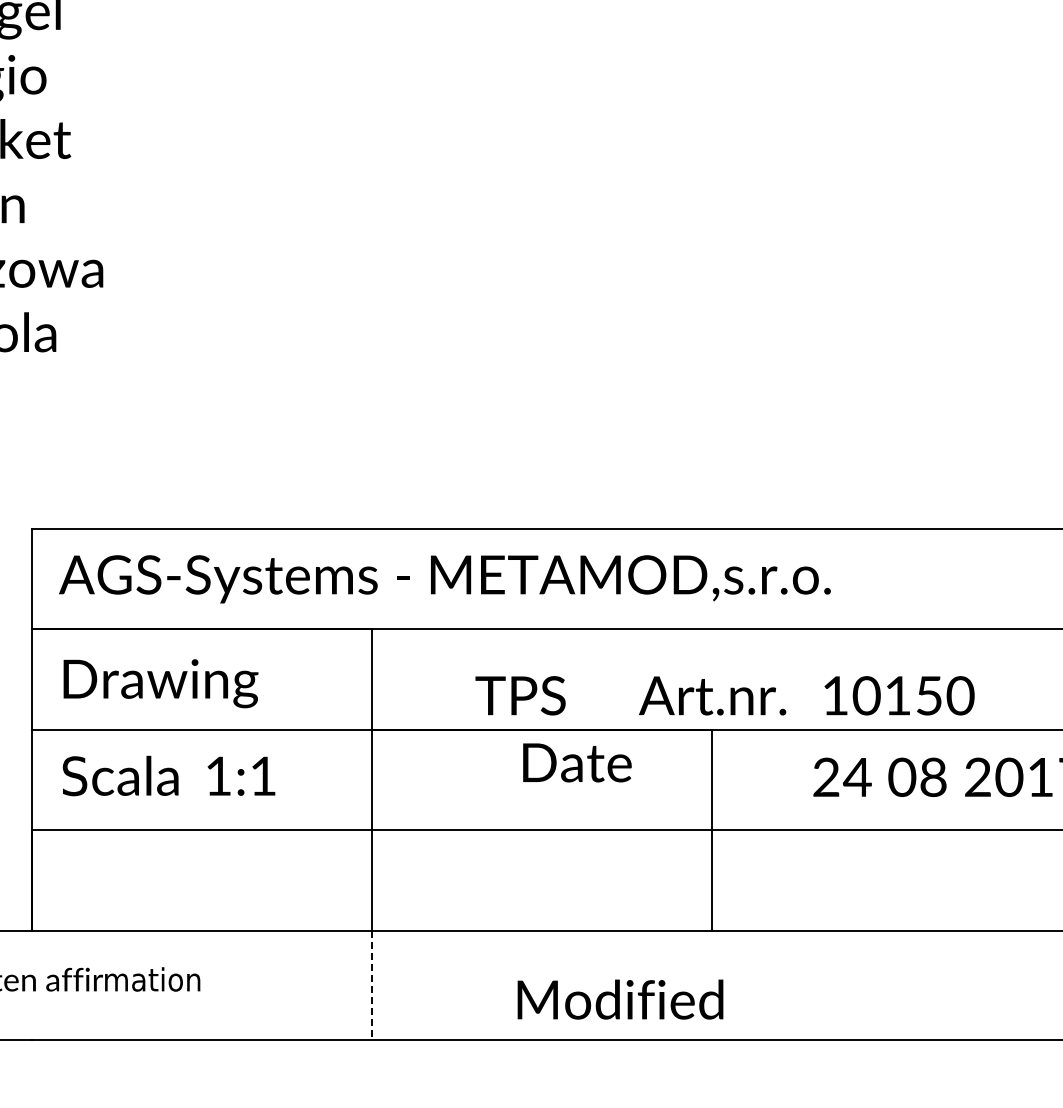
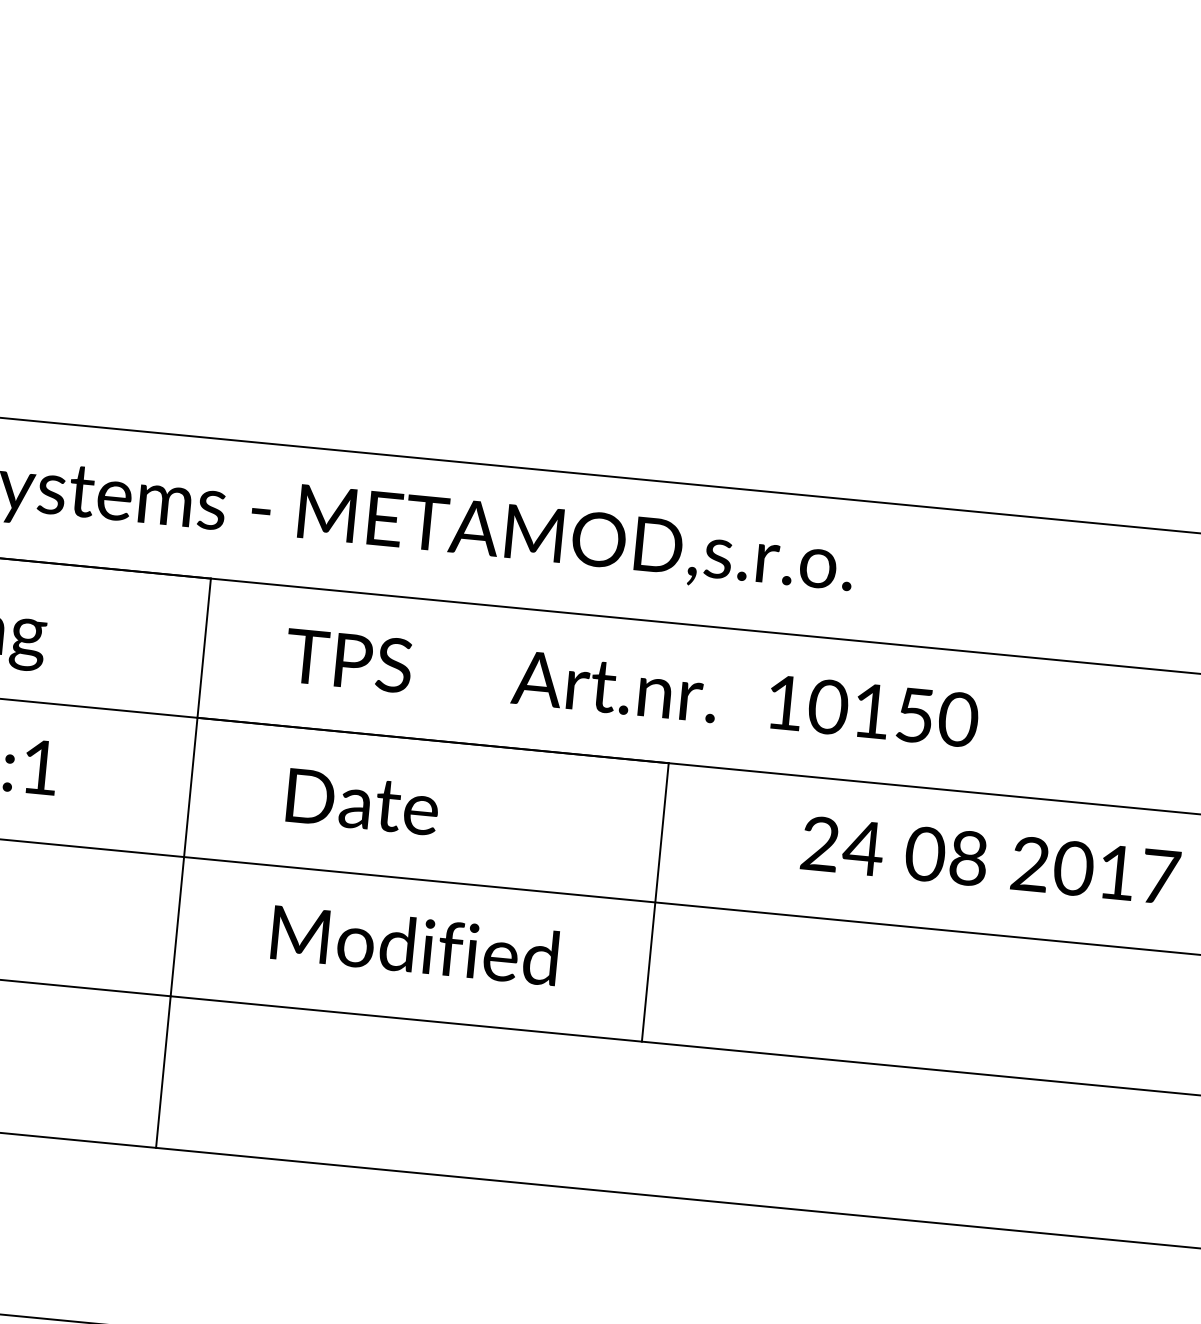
text: (724, 695) -> (631, 687), moved
text: (577, 762) -> (363, 801), moved
line: (372, 985) -> (163, 1071), dashed -> solid
text: (620, 999) -> (415, 945), moved

